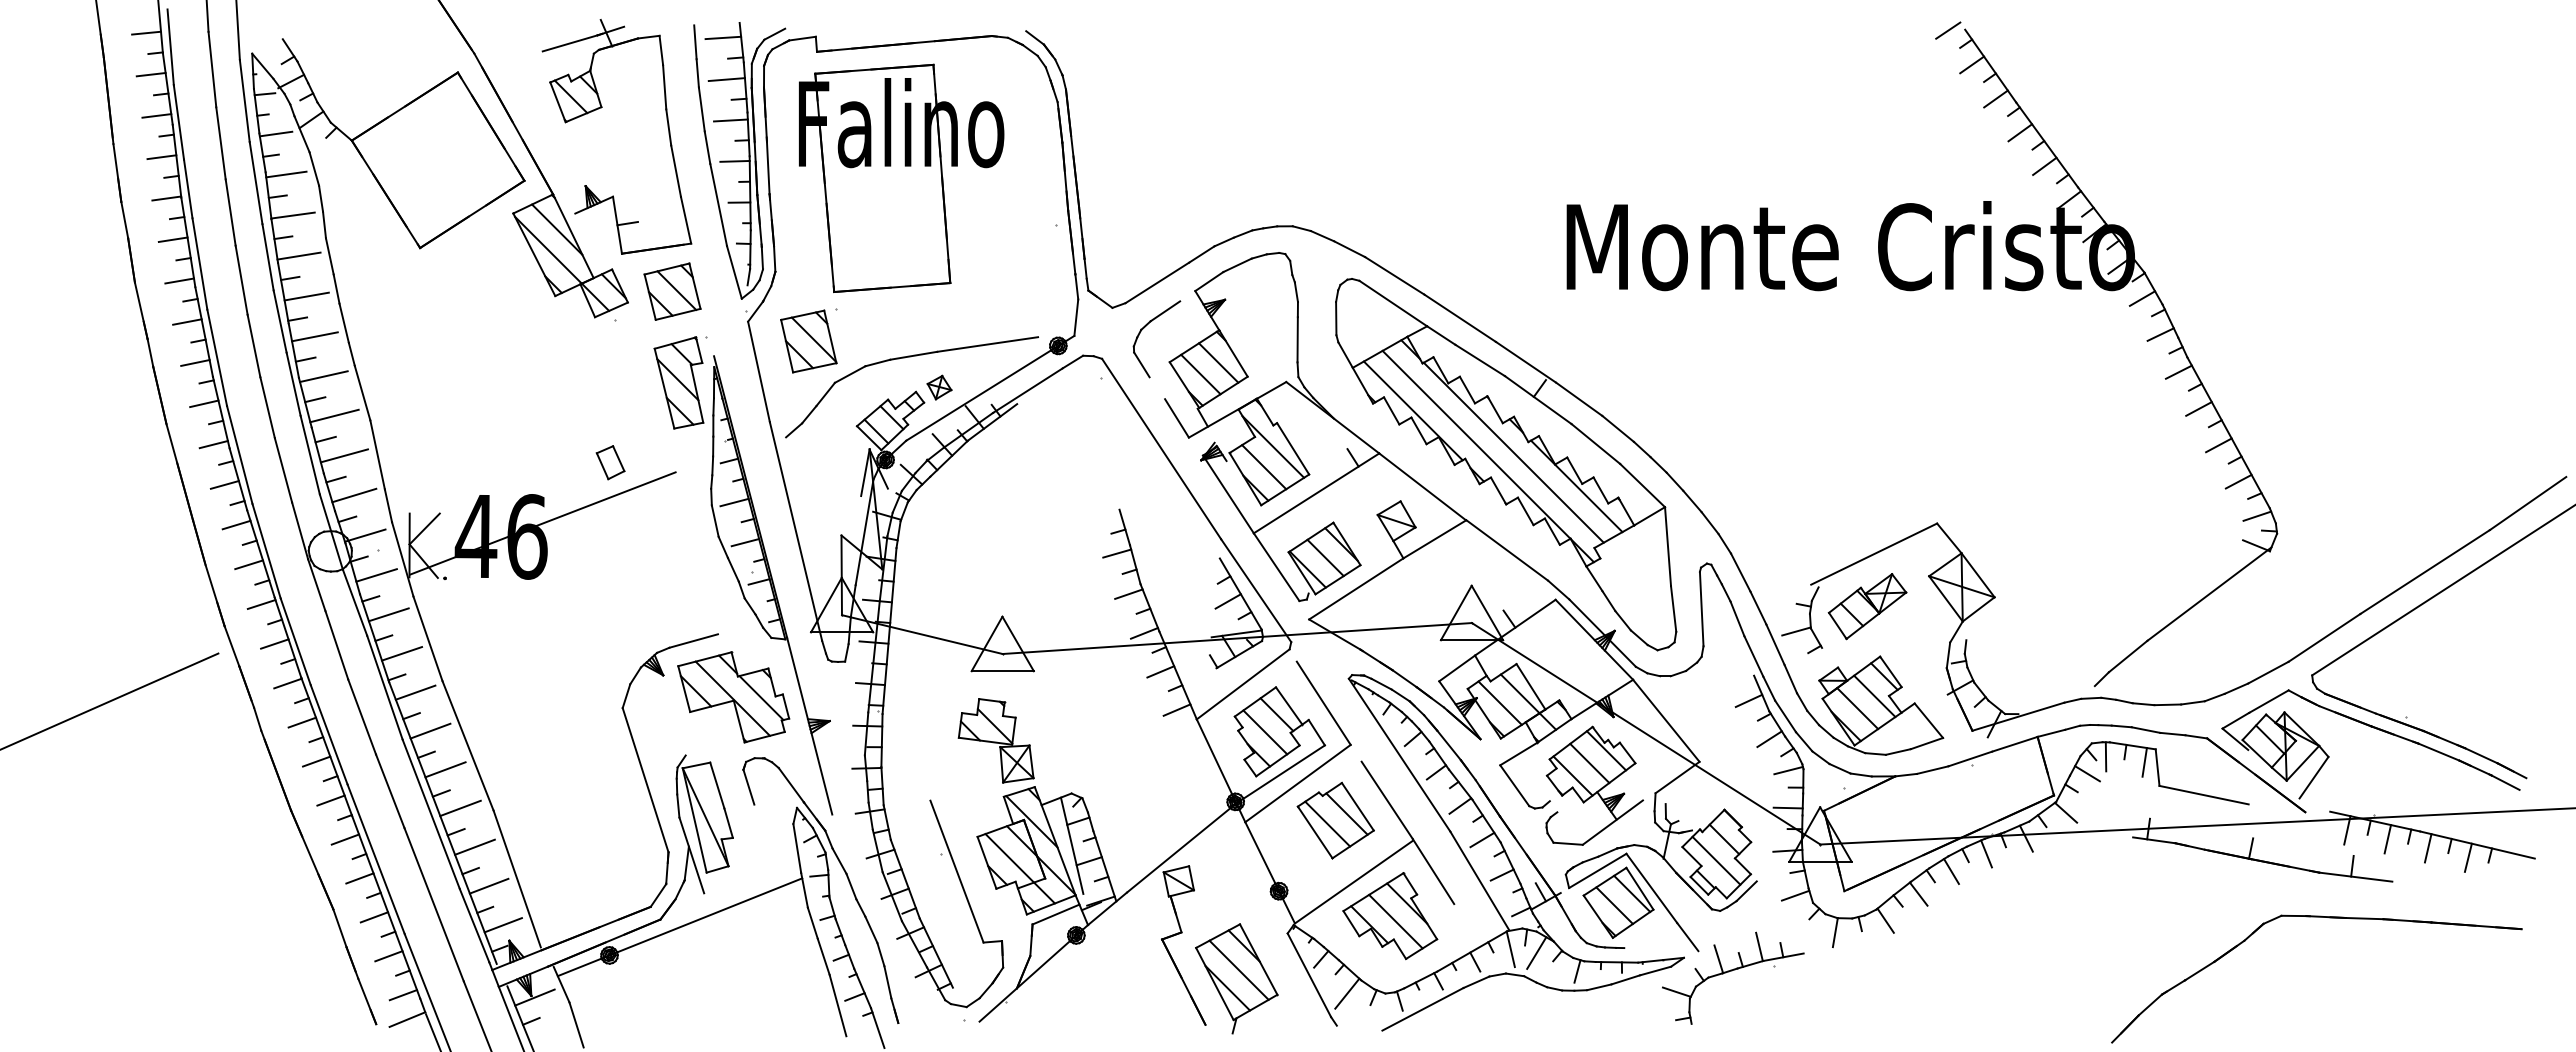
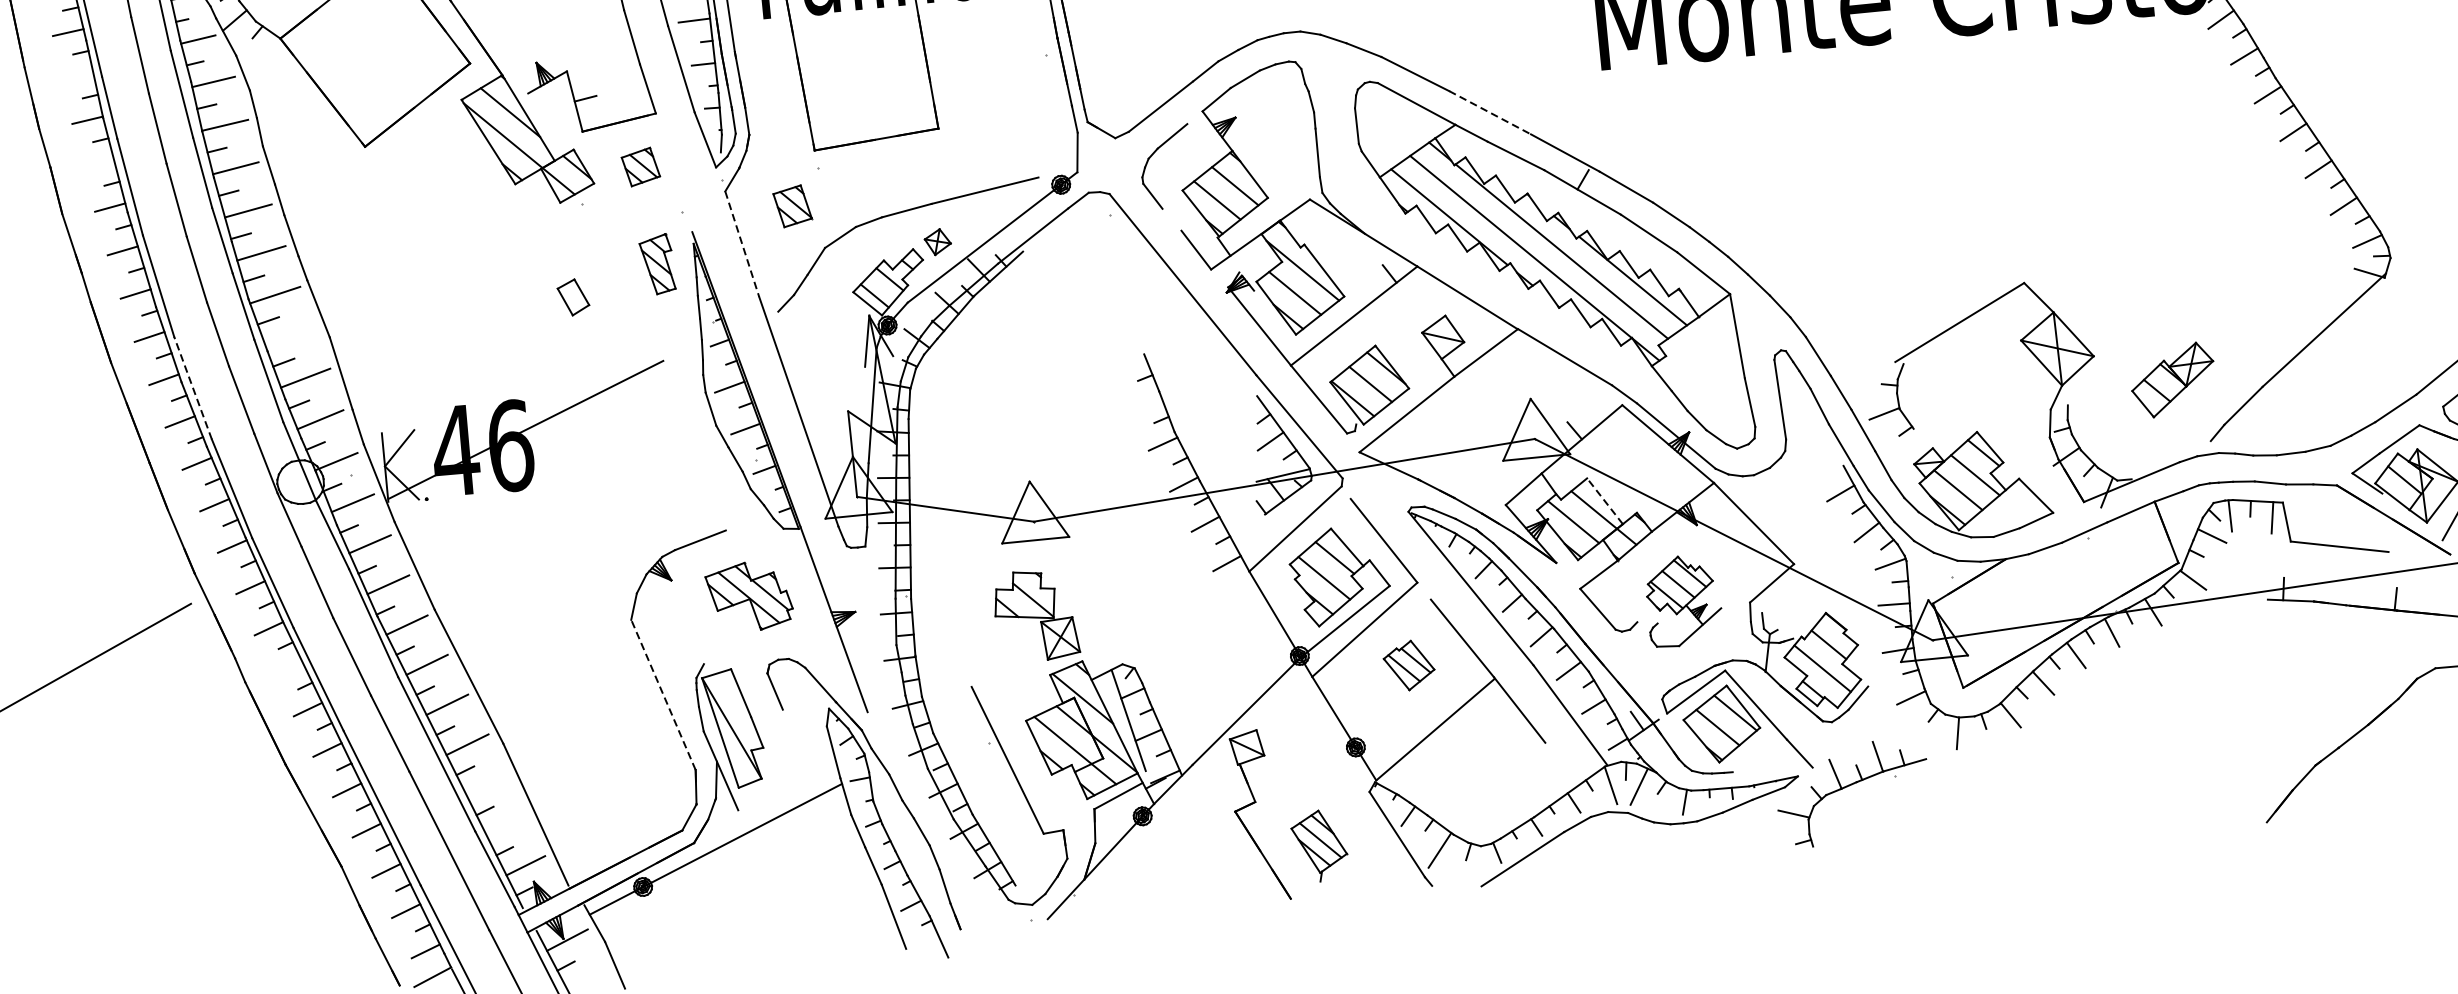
line: (161, 157) -> (77, 76), removed
line: (172, 239) -> (98, 163), removed
part: (672, 291) -> (640, 166), size x0.6
line: (1460, 318) -> (1490, 112), solid -> dashed
part: (808, 341) -> (792, 206), size x0.6
line: (759, 372) -> (742, 244), solid -> dashed
part: (678, 382) -> (656, 264), size x0.6
line: (334, 415) -> (290, 335), removed
line: (239, 454) -> (192, 387), solid -> dashed
part: (610, 462) -> (573, 297), moved
line: (1117, 553) -> (1146, 401), removed
part: (1867, 606) -> (2172, 380), moved
line: (1530, 686) -> (1604, 501), solid -> dashed
part: (733, 697) -> (749, 596), size x0.7
line: (302, 722) -> (288, 669), removed
line: (645, 780) -> (663, 695), solid -> dashed
part: (1594, 785) -> (1683, 600), size x0.7
part: (1335, 820) -> (1409, 665), size x0.6
line: (474, 846) -> (486, 784), removed
line: (488, 885) -> (505, 824), removed
part: (1390, 916) -> (1478, 762), removed
part: (1236, 978) -> (1319, 845), size x0.6

